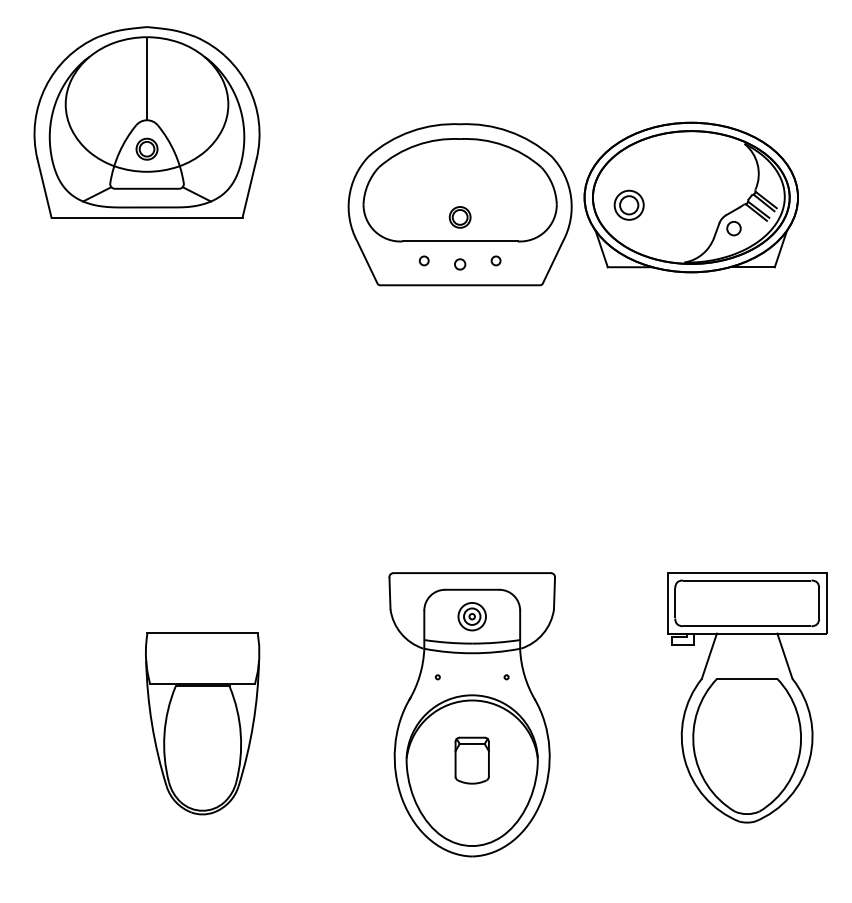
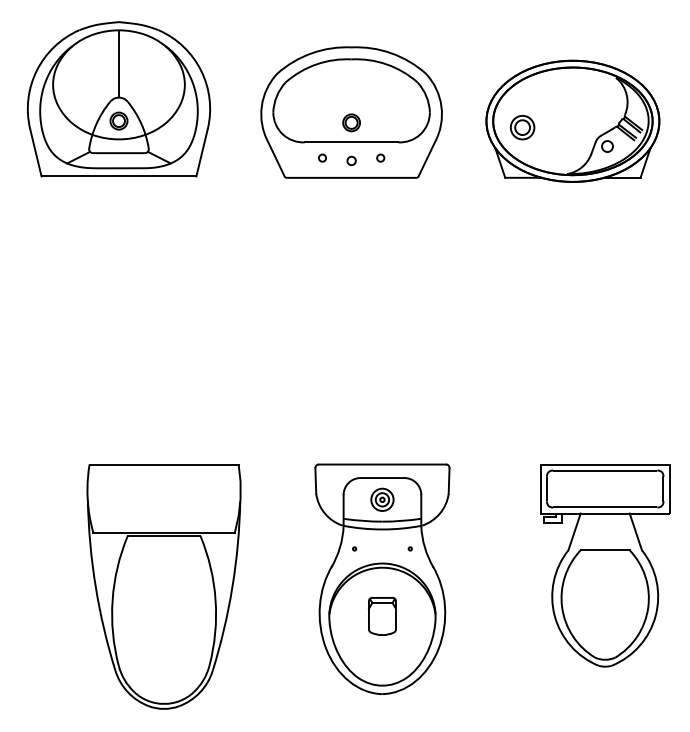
part: (690, 197) -> (572, 121), moved
part: (459, 204) -> (351, 112), moved
part: (202, 723) -> (163, 586), size x1.67

